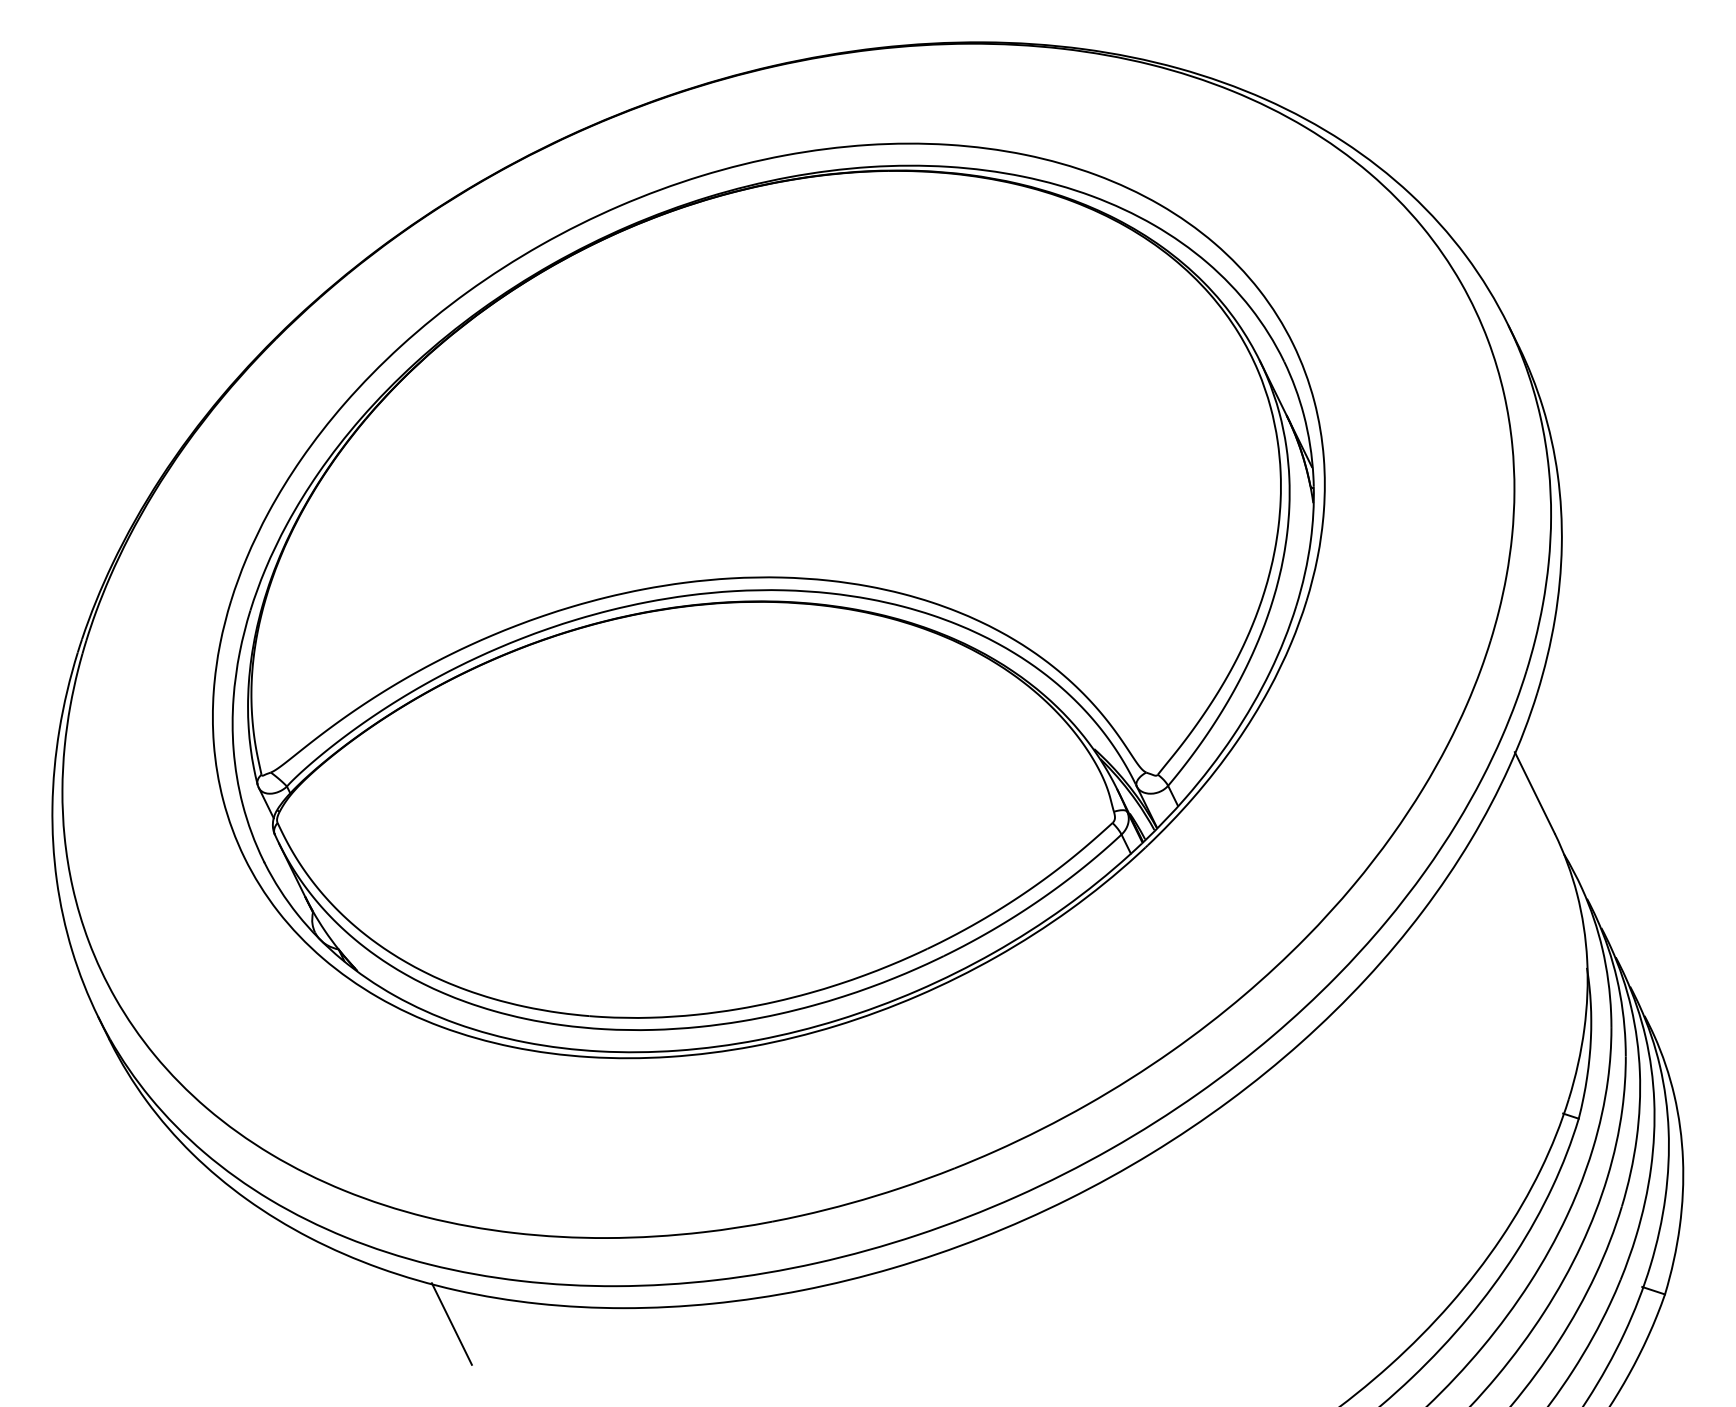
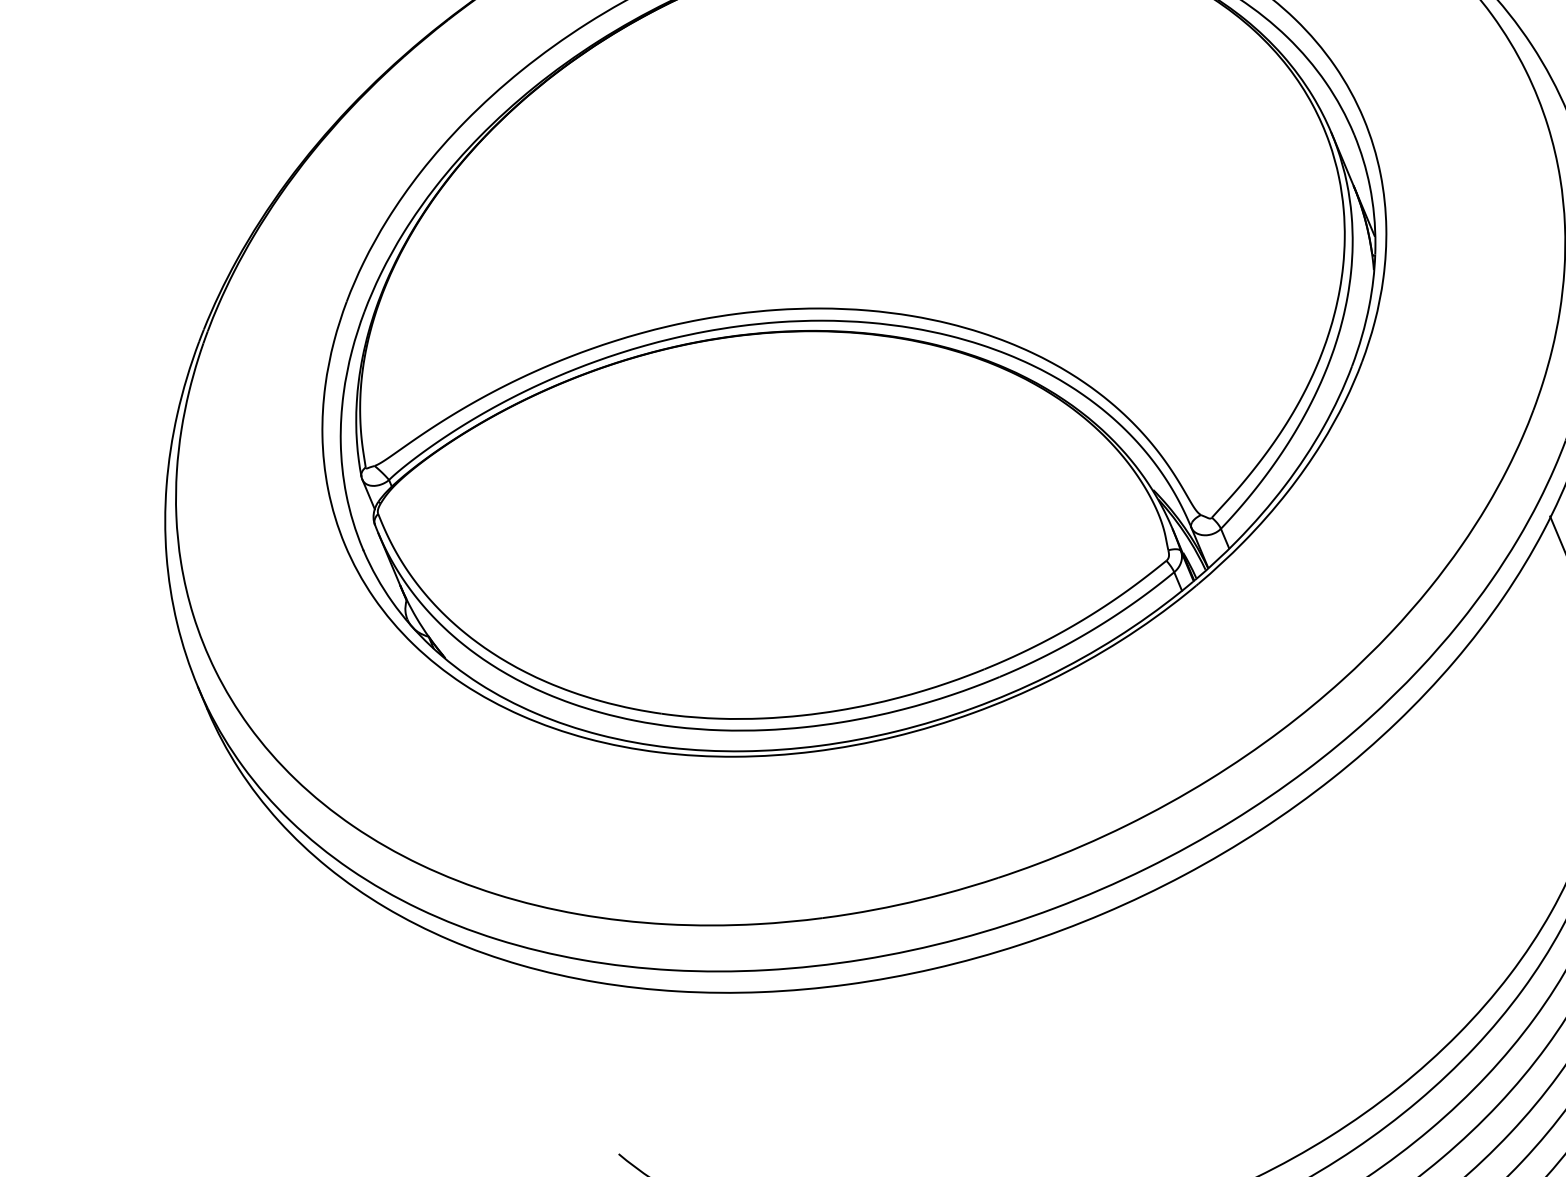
line: (451, 1323) -> (514, 996), removed

